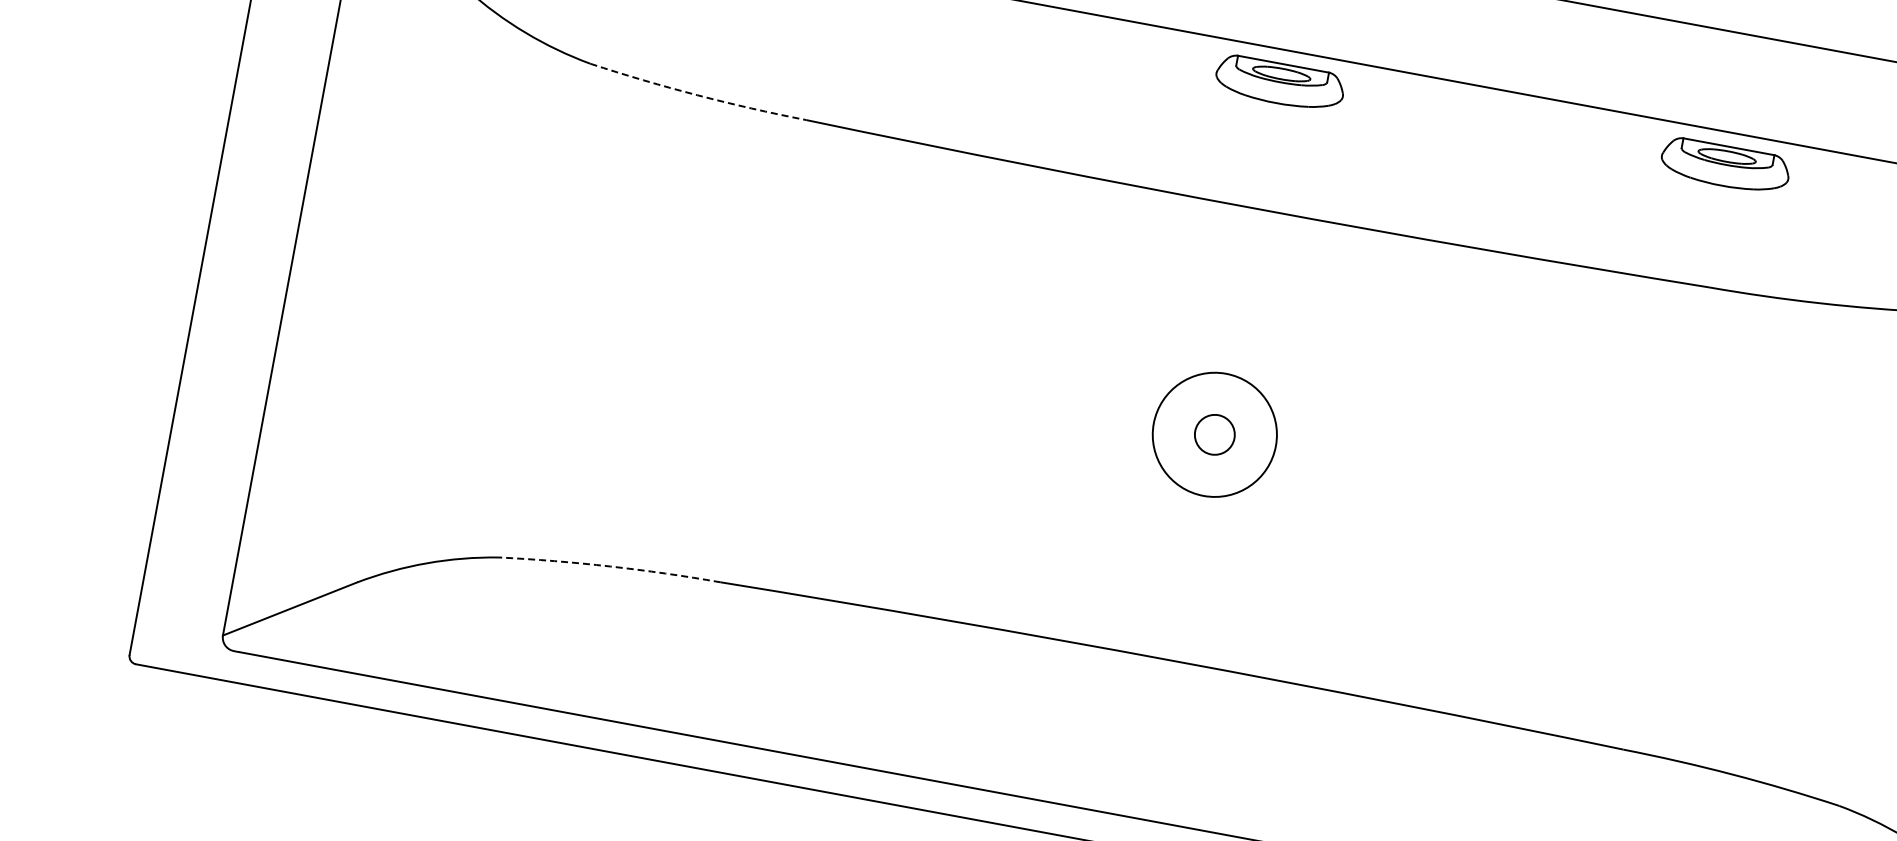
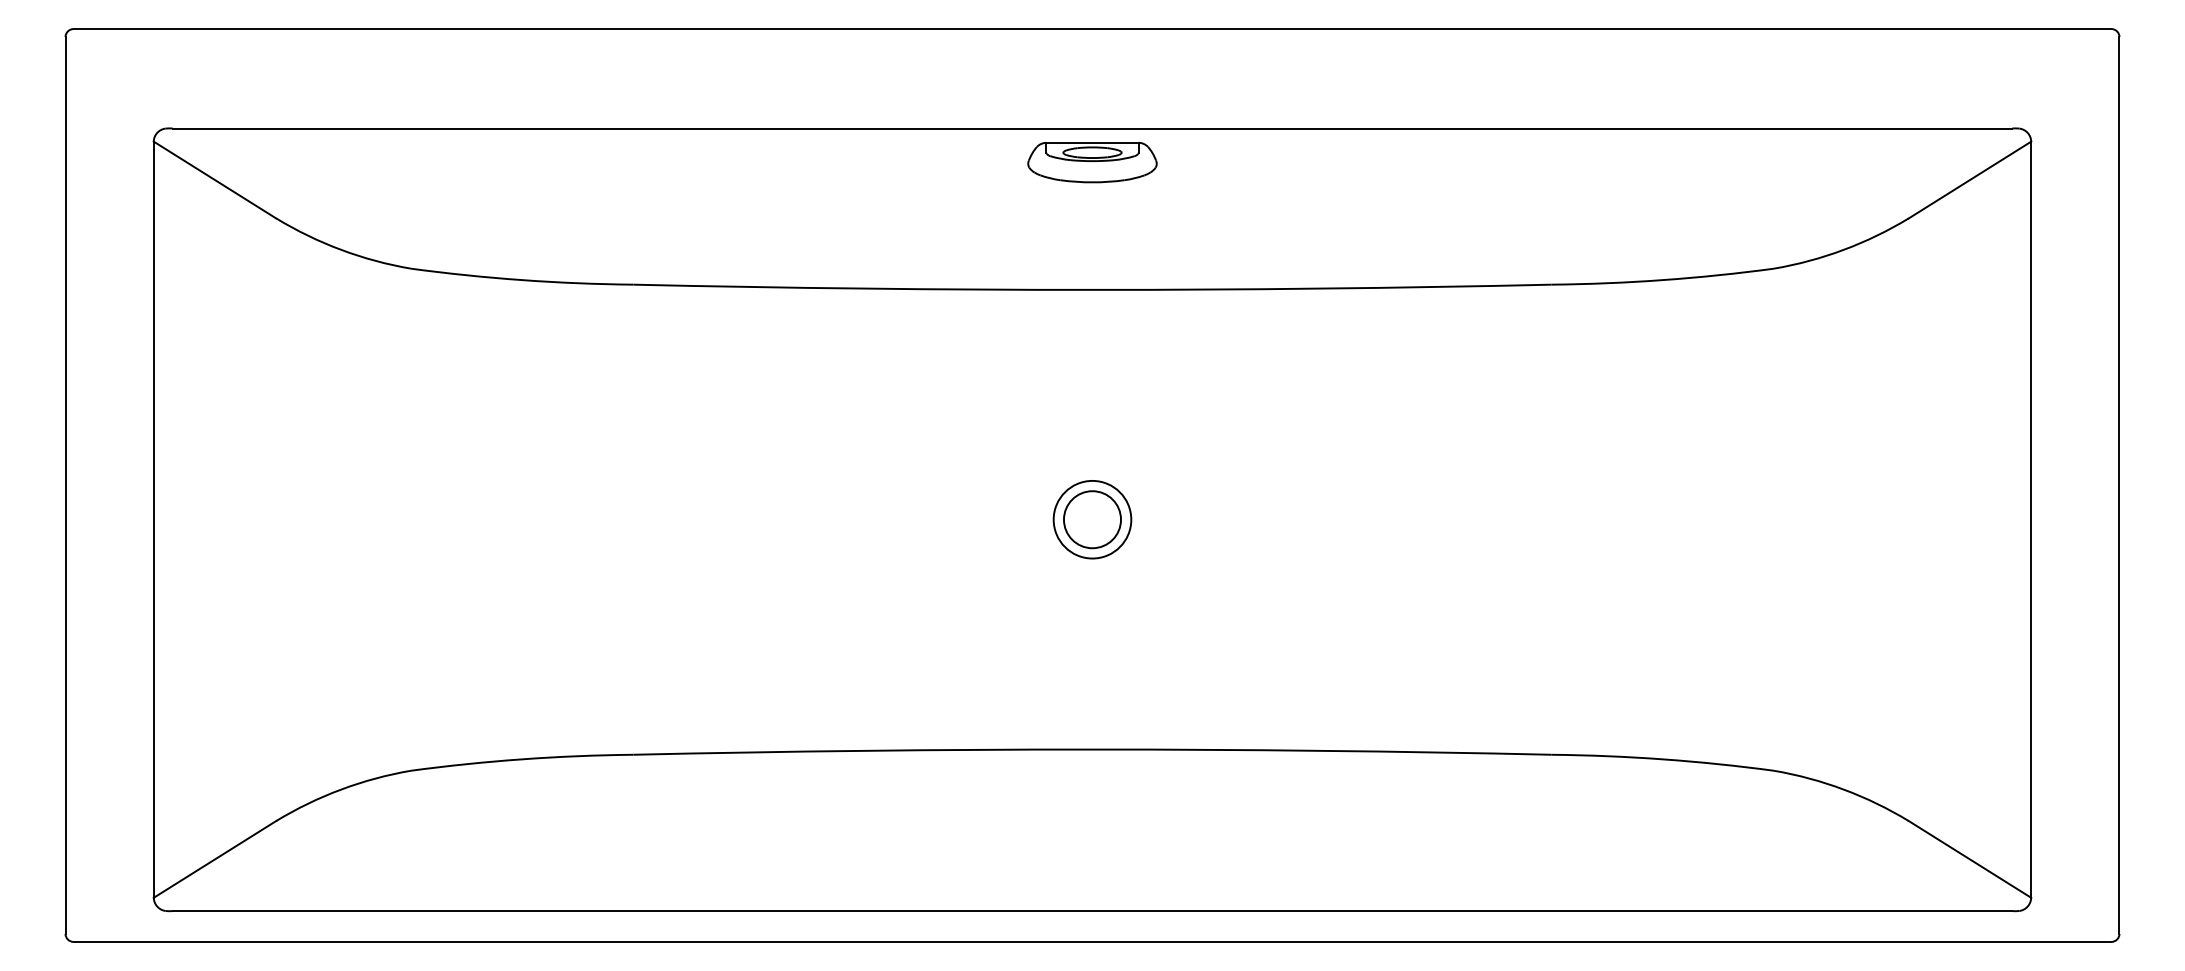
arc: (697, 95) -> (521, 280), dashed -> solid
part: (1725, 166) -> (1545, 162), removed
circle: (1214, 434) -> (1092, 519), size x0.62
circle: (1214, 434) -> (1092, 519), size x1.43
arc: (609, 566) -> (521, 759), dashed -> solid

